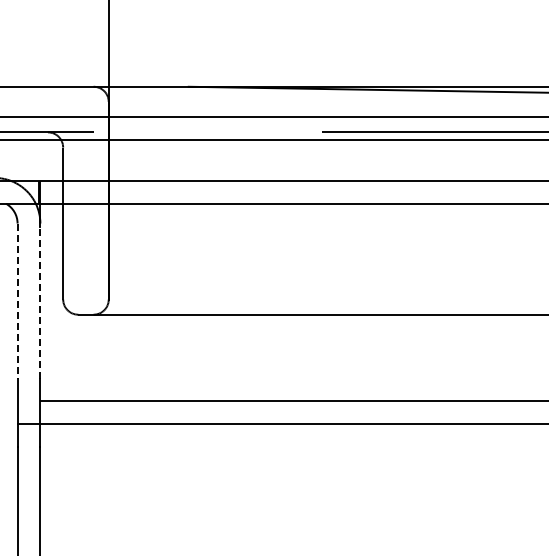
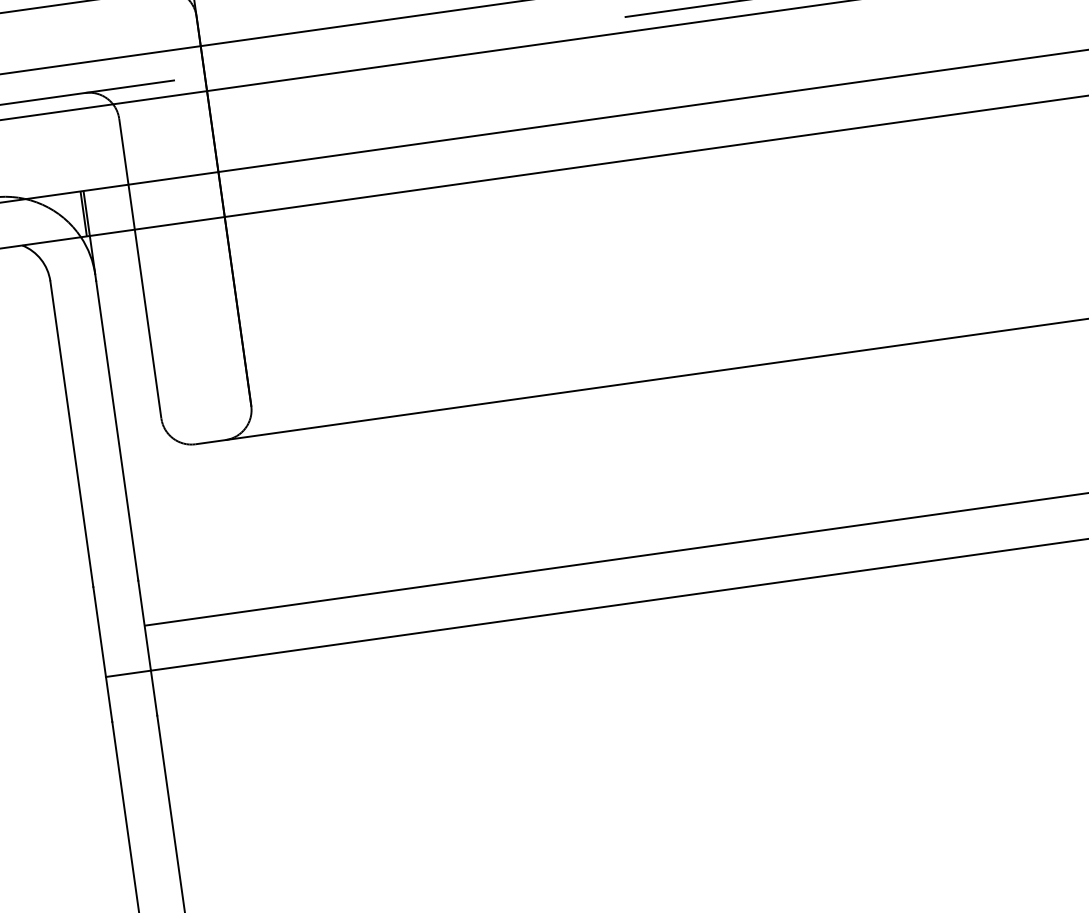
line: (17, 301) -> (71, 435), dashed -> solid
line: (40, 302) -> (117, 430), dashed -> solid

